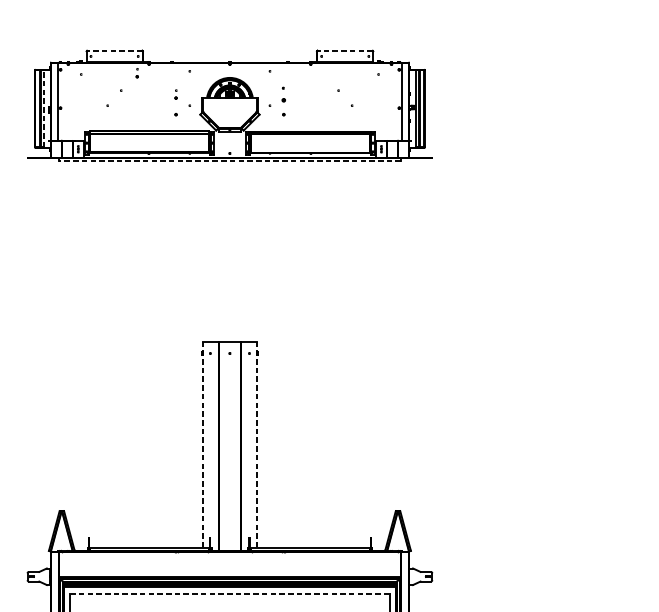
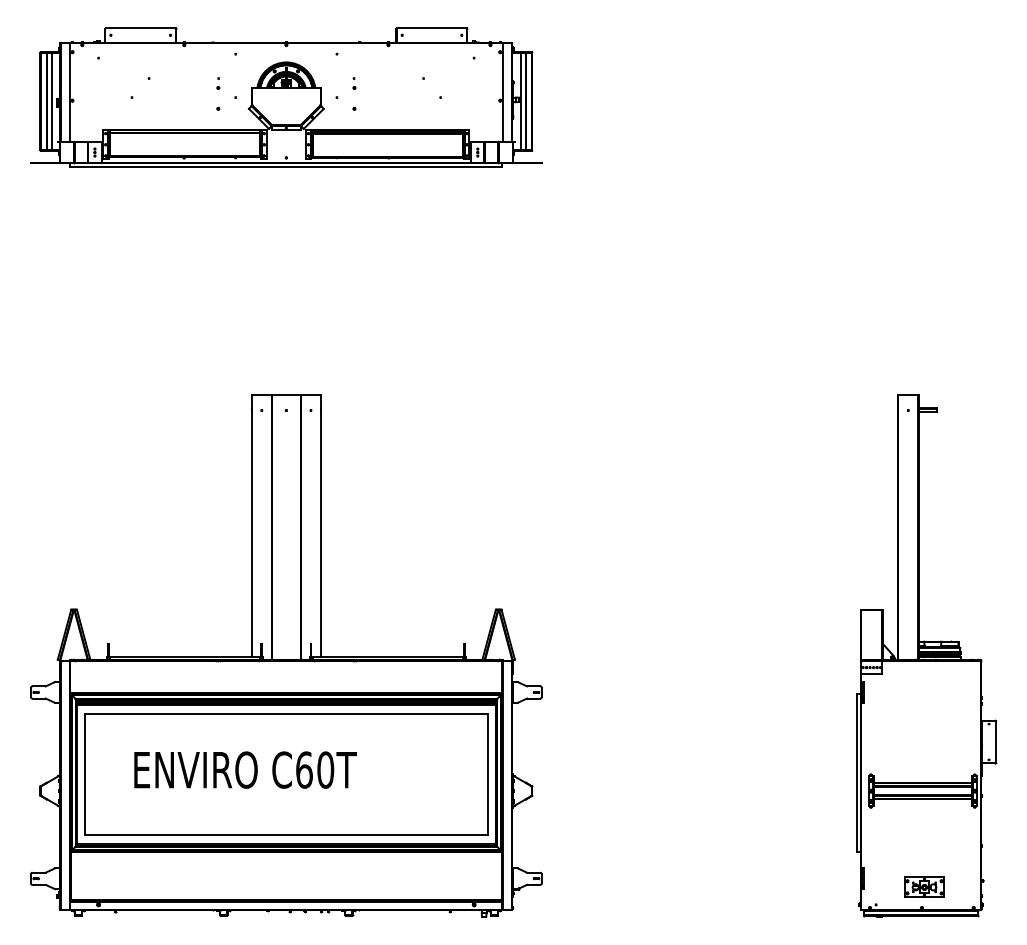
line: (114, 51) -> (140, 28), dashed -> solid
line: (344, 51) -> (431, 28), dashed -> solid
part: (137, 73) -> (169, 56), removed
part: (283, 94) -> (354, 83), size x0.62
line: (43, 108) -> (51, 101), dashed -> solid
line: (230, 161) -> (286, 167), dashed -> solid
line: (202, 445) -> (251, 526), dashed -> solid
line: (256, 445) -> (320, 526), dashed -> solid
line: (229, 594) -> (285, 714), dashed -> solid

